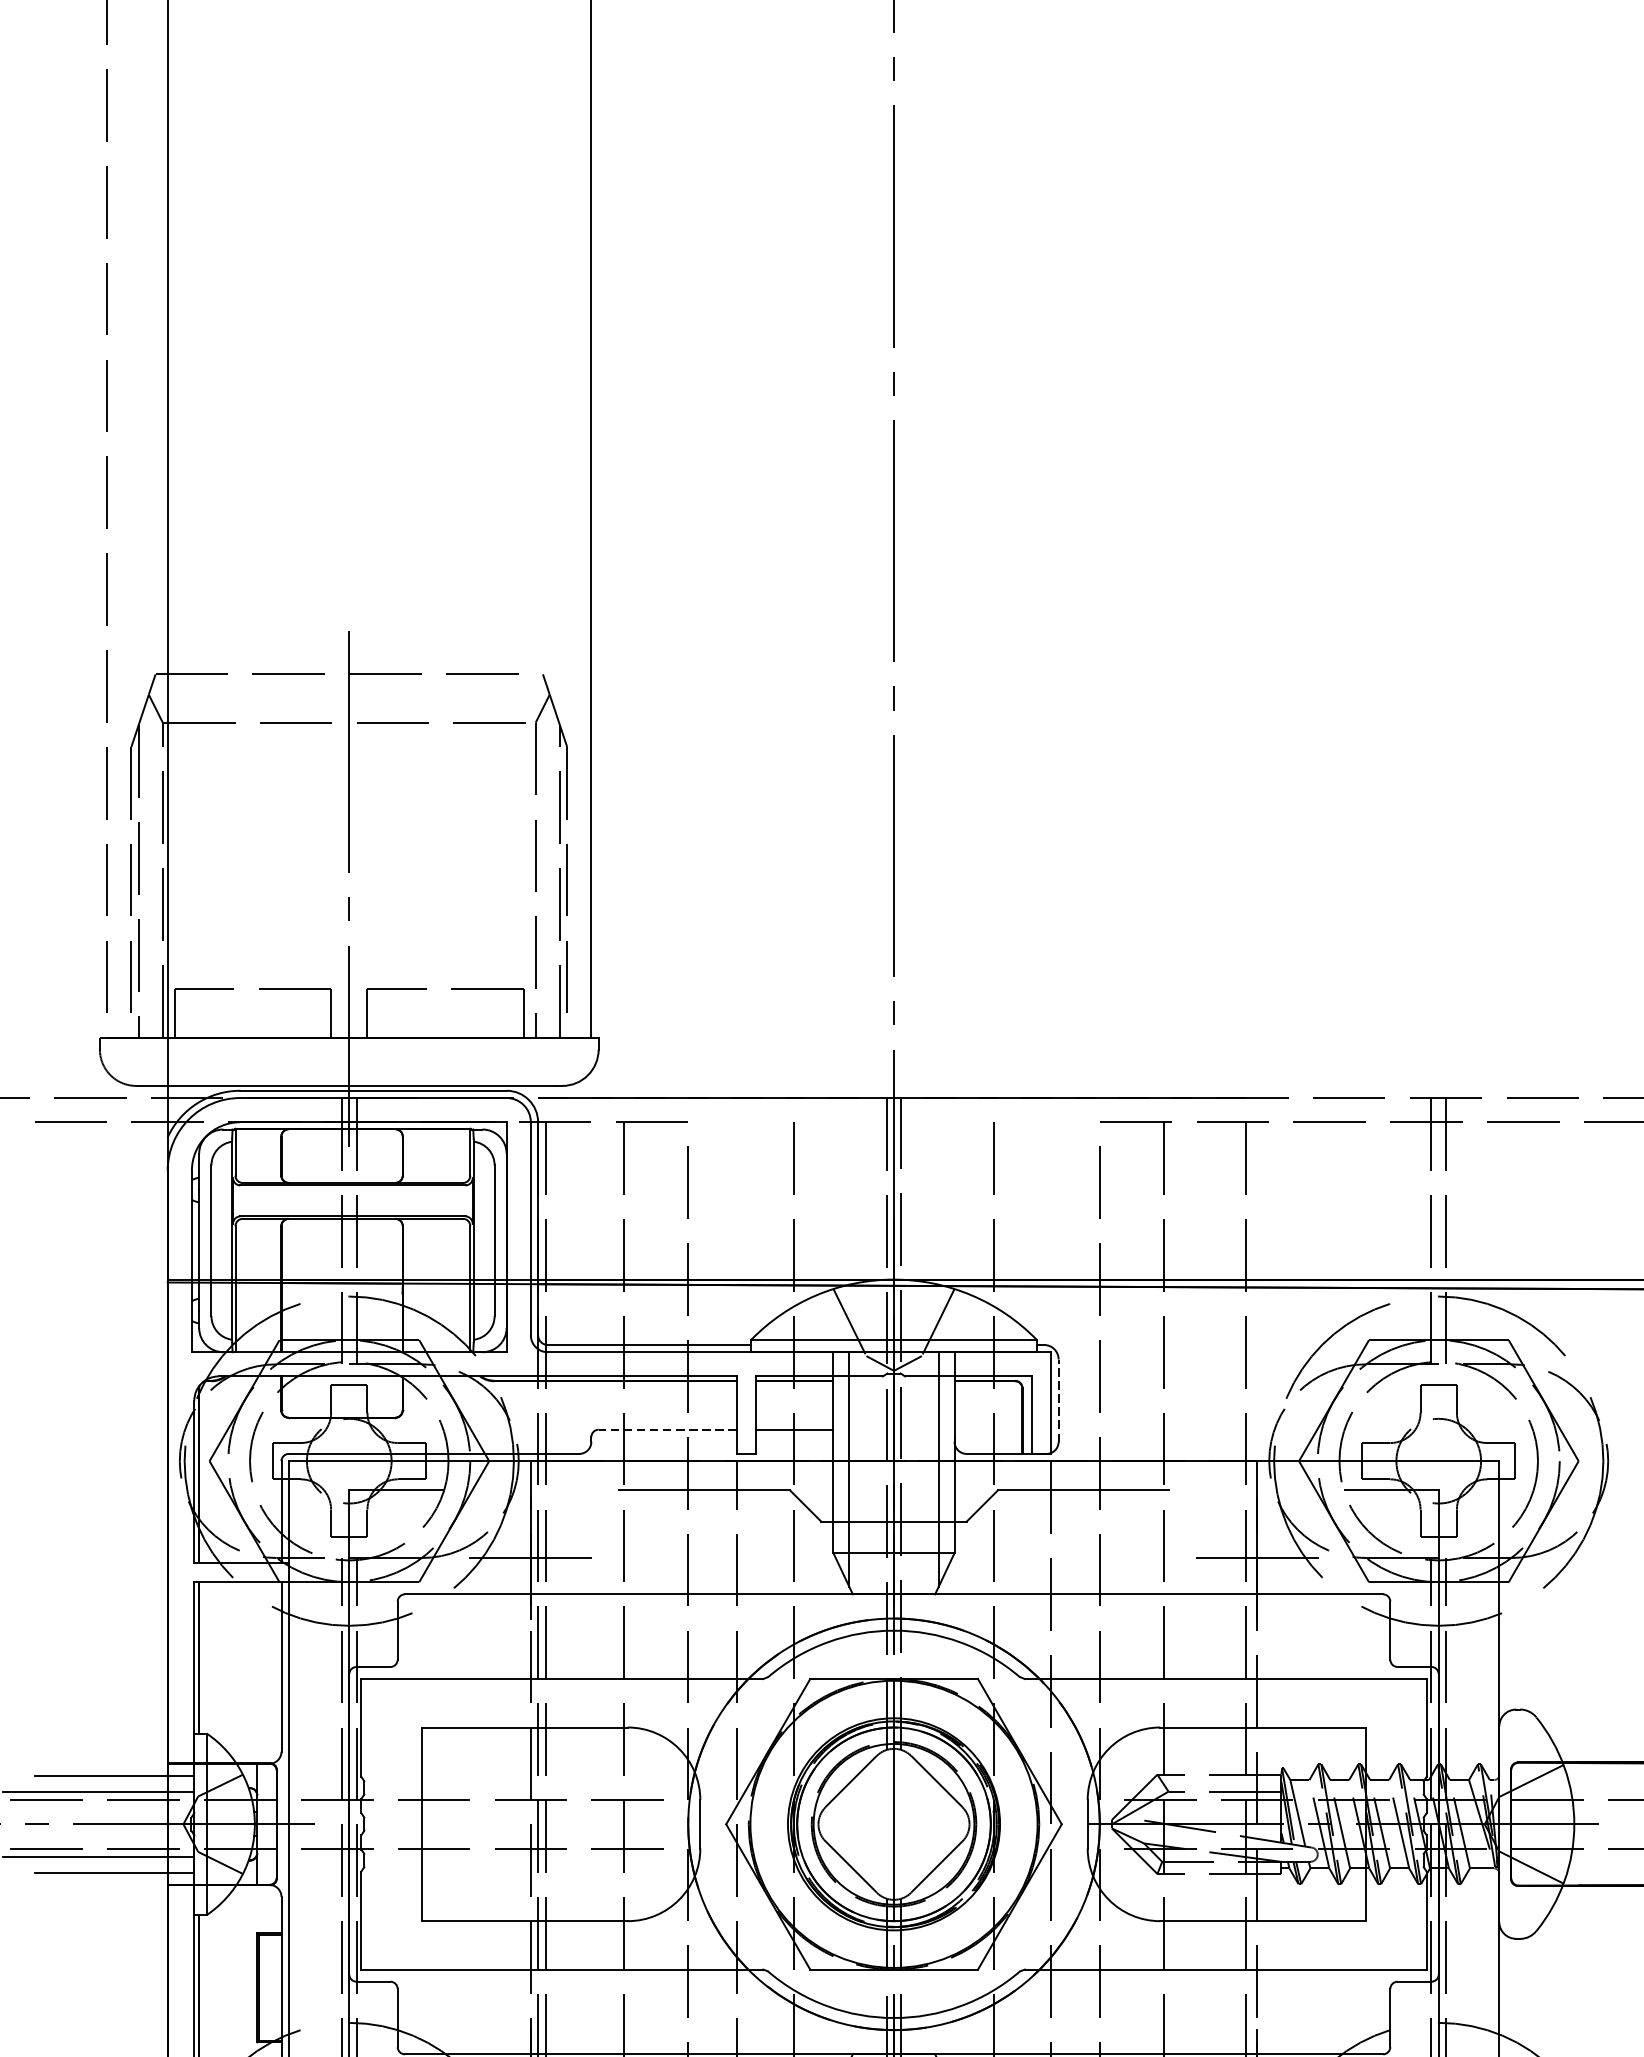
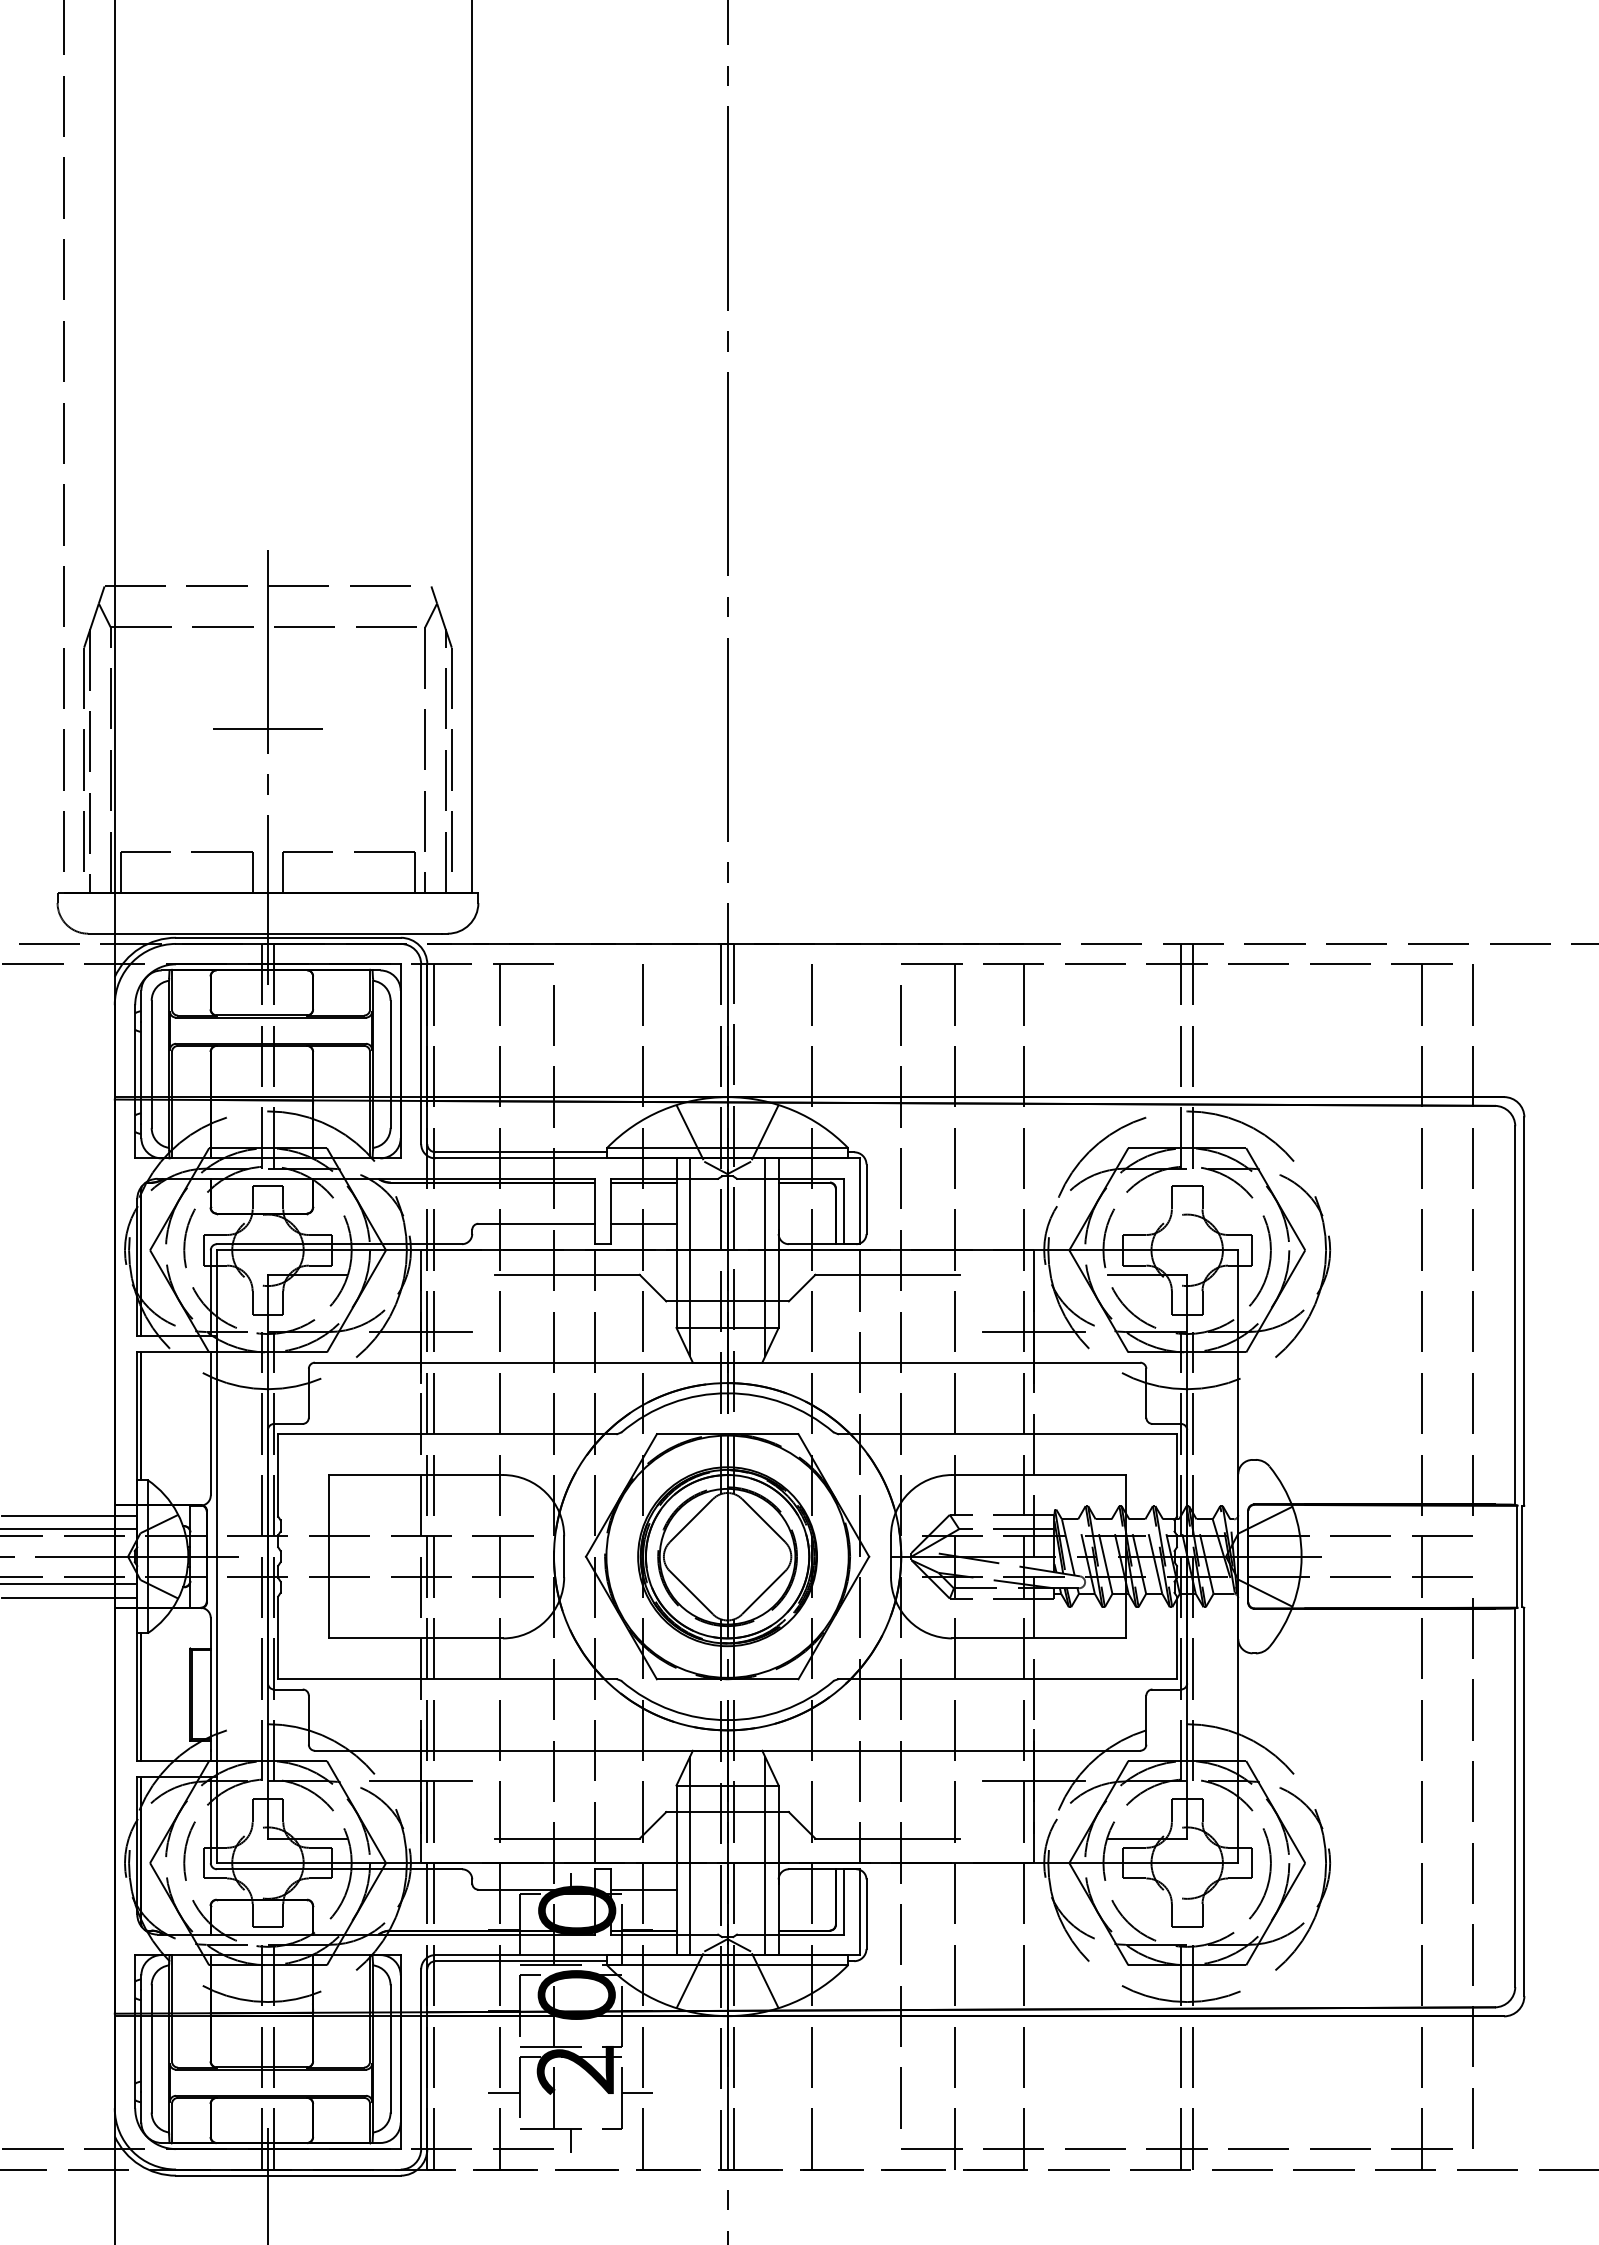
line: (348, 843) -> (267, 729), added
line: (1058, 1400) -> (866, 1199), dashed -> solid
line: (667, 1429) -> (536, 1223), dashed -> solid

